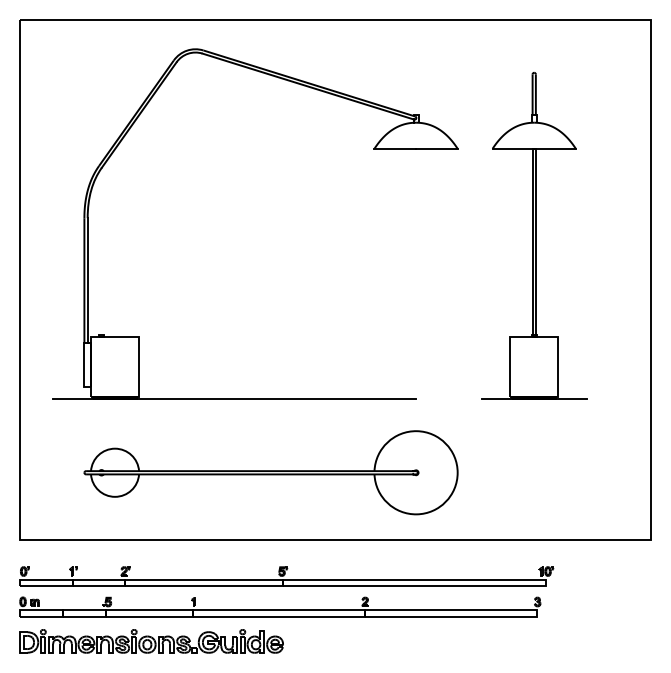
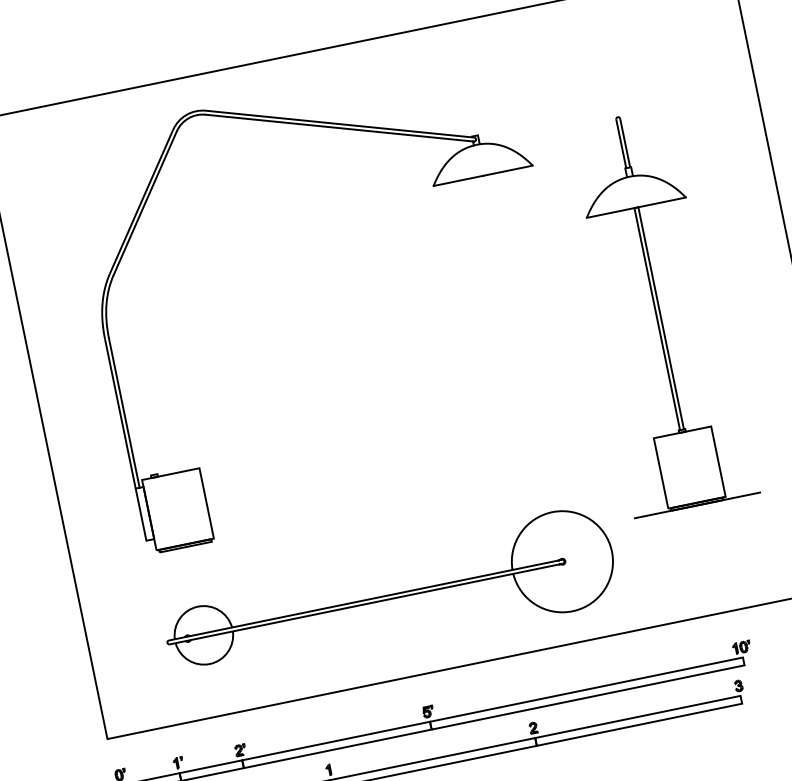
part: (534, 235) -> (657, 310), moved
line: (234, 398) -> (327, 517), removed

